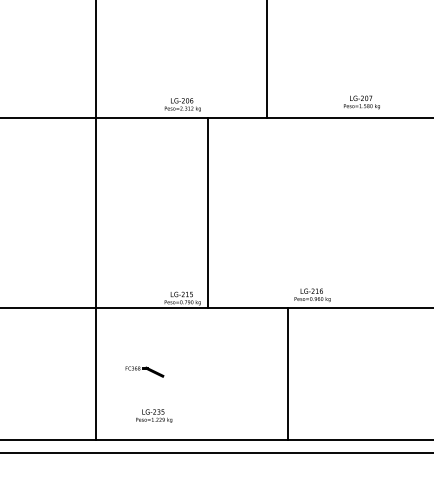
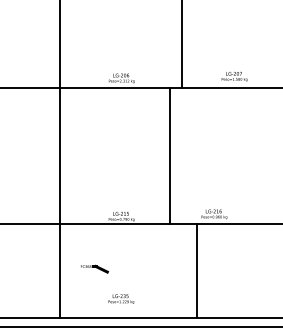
text: (361, 102) -> (234, 76), moved
line: (207, 212) -> (169, 155), moved
text: (154, 415) -> (121, 298), moved

